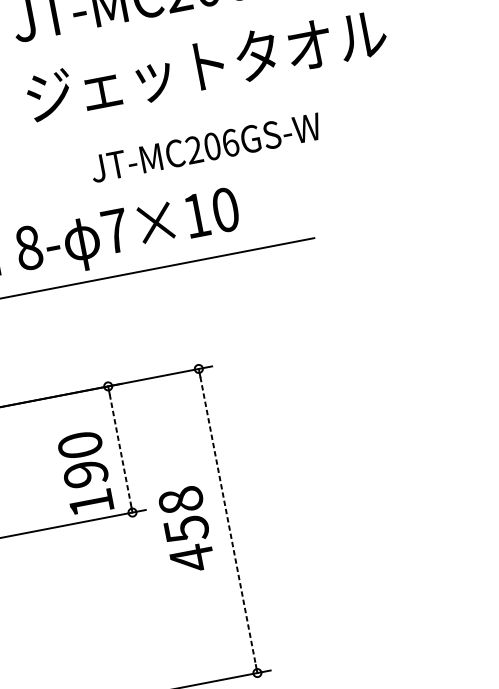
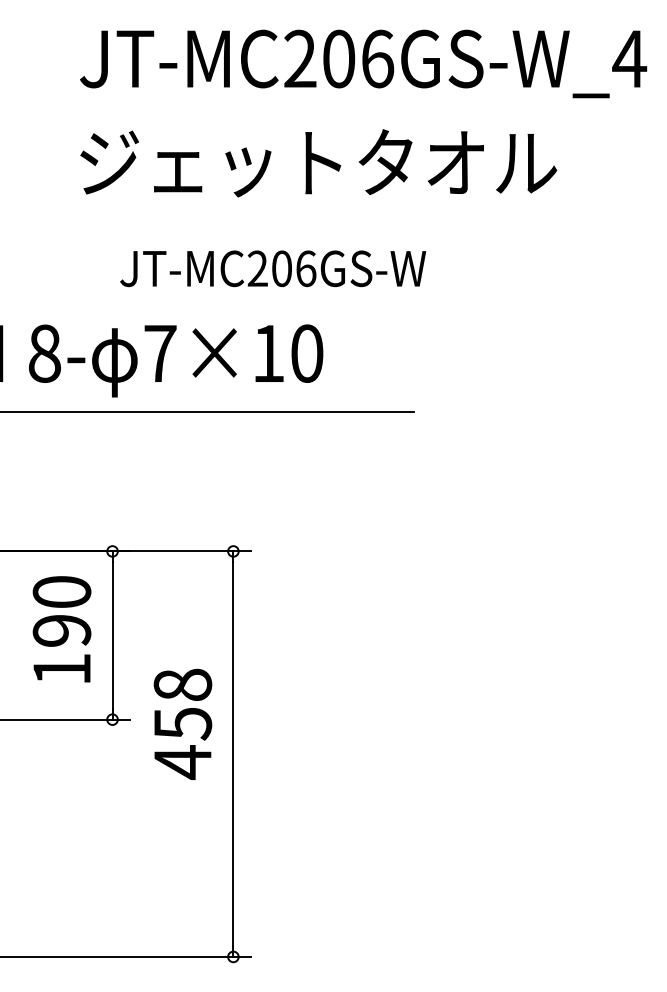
text: (206, 147) -> (273, 268), moved
line: (120, 450) -> (112, 636), dashed -> solid
text: (85, 473) -> (61, 629), moved
line: (228, 521) -> (233, 754), dashed -> solid
text: (186, 529) -> (182, 723), moved

